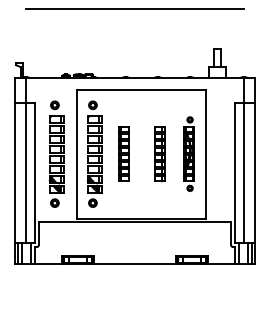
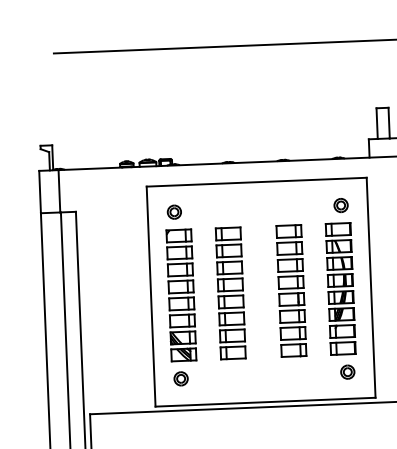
part: (56, 153) -> (115, 296), removed
part: (188, 153) -> (340, 287), size x1.43
part: (123, 154) -> (229, 293), size x1.43
part: (159, 154) -> (291, 291), size x1.43

